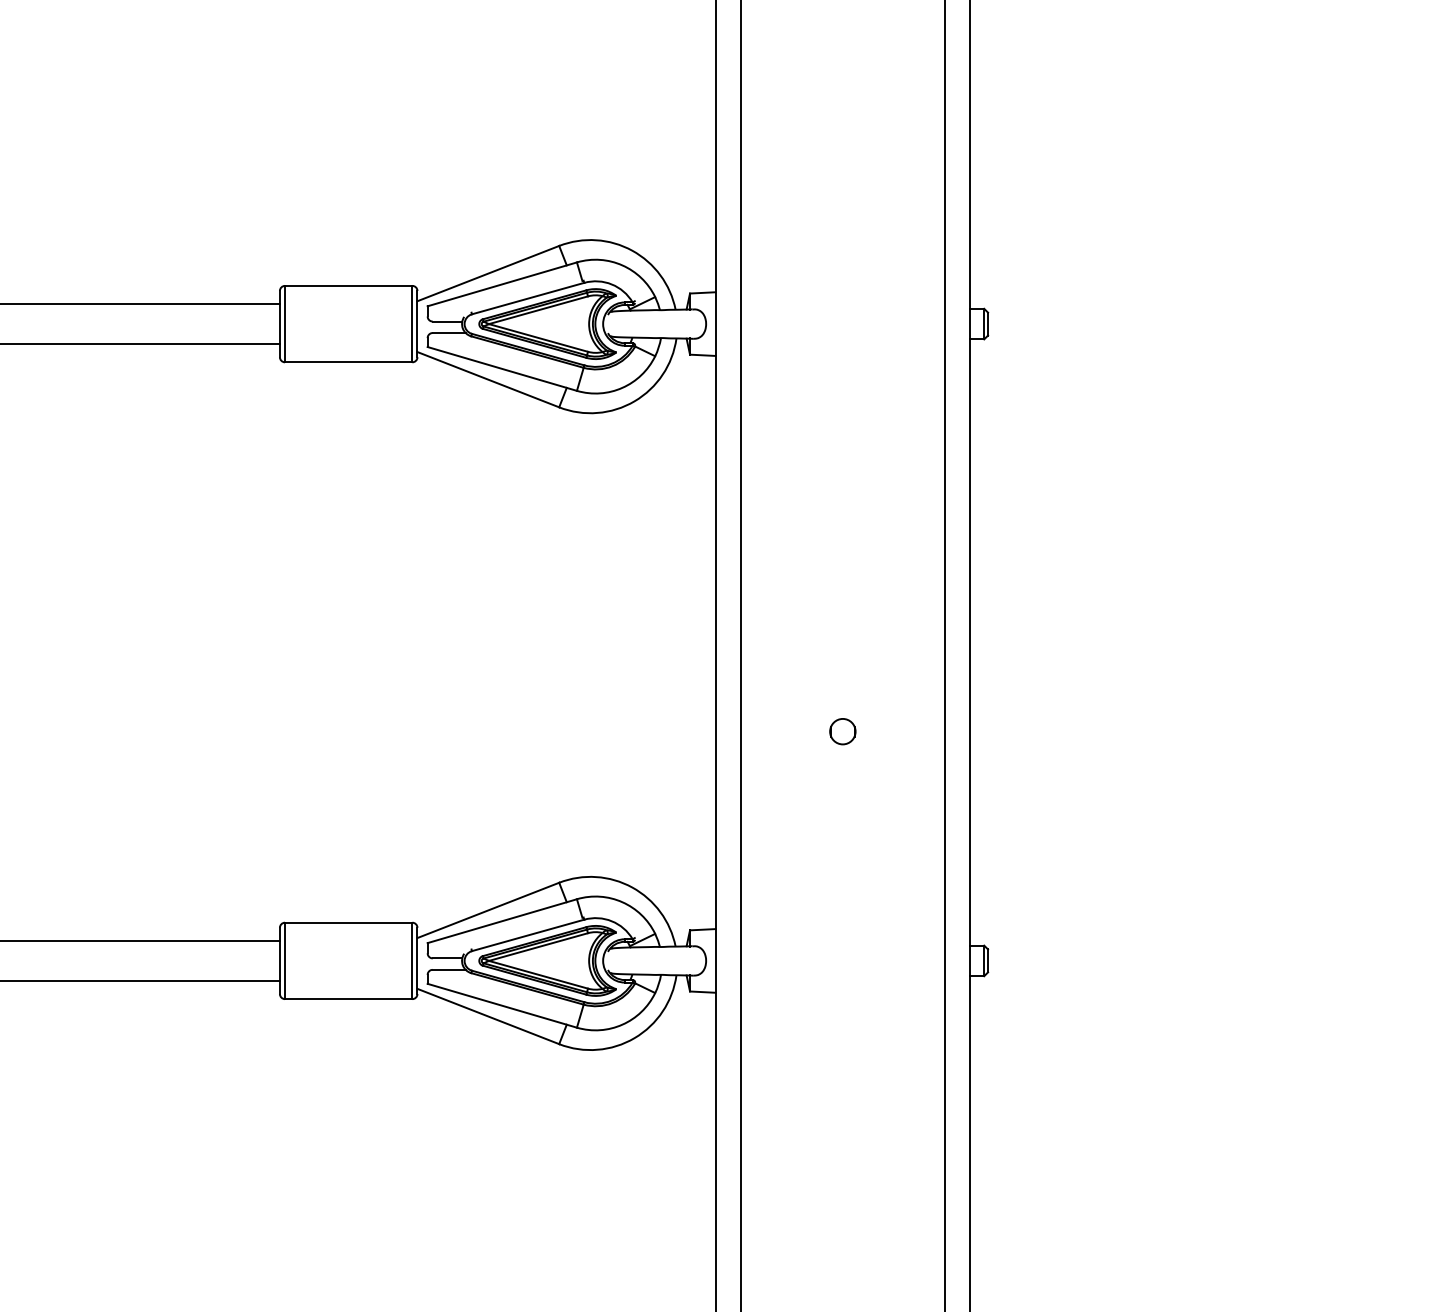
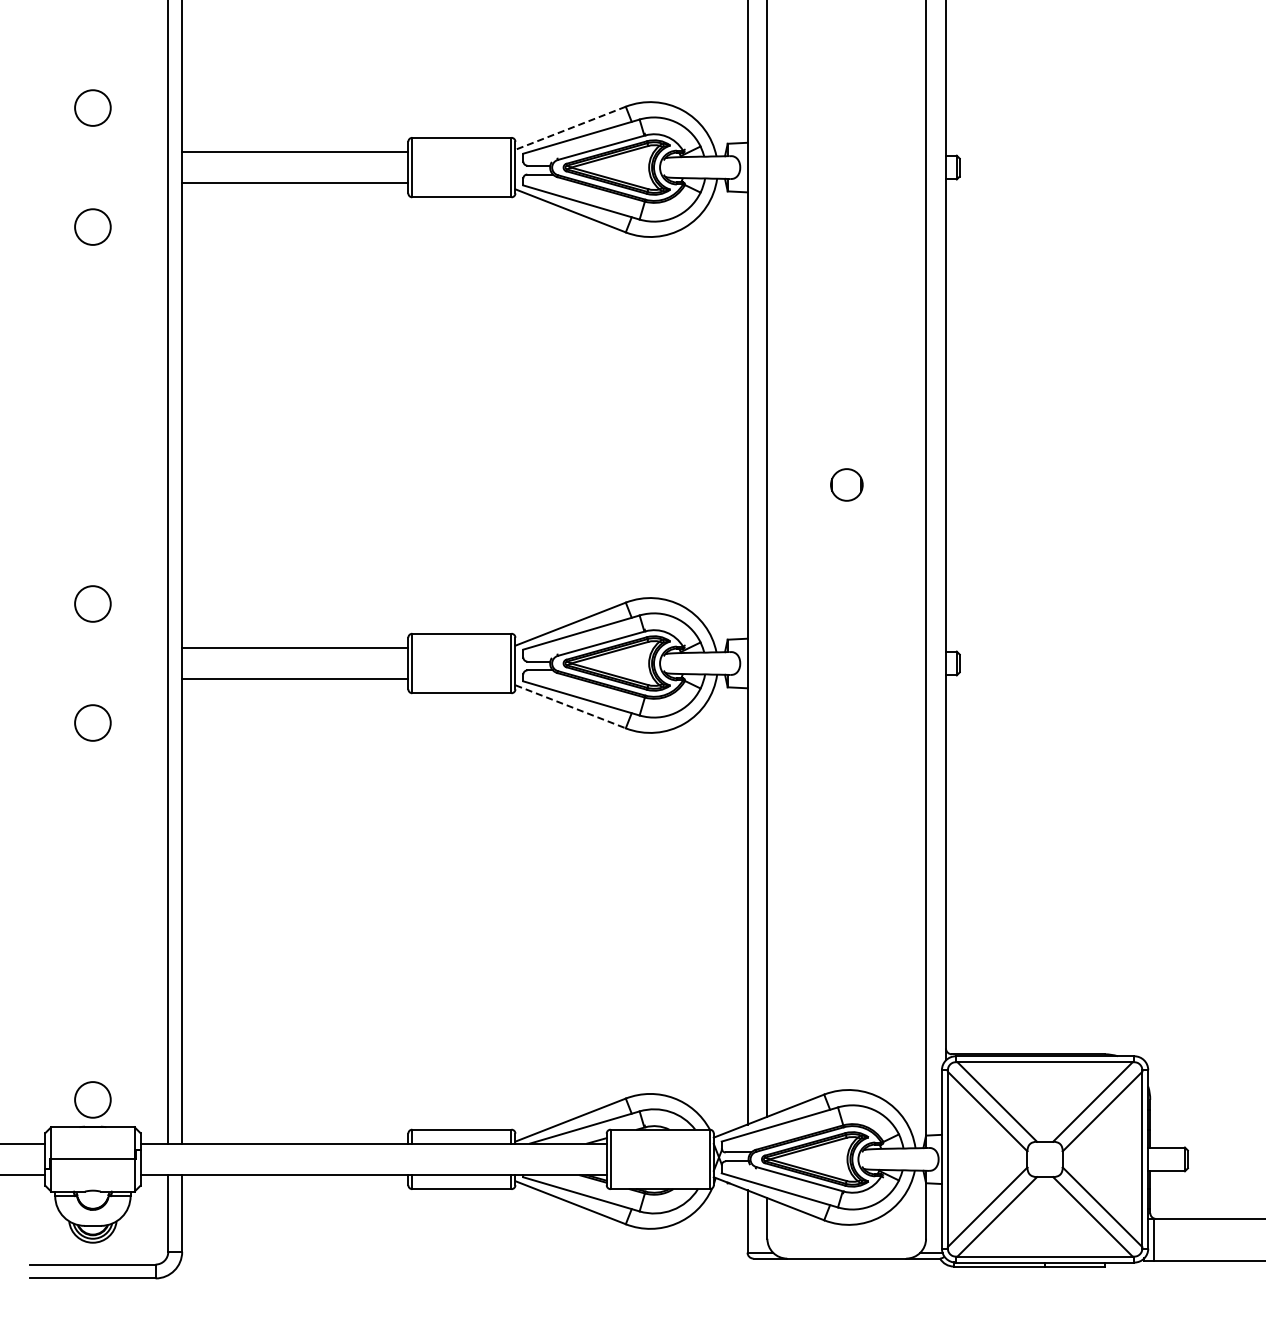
line: (488, 273) -> (570, 128), solid -> dashed
part: (842, 731) -> (846, 484), size x1.6
line: (489, 1016) -> (571, 706), solid -> dashed

